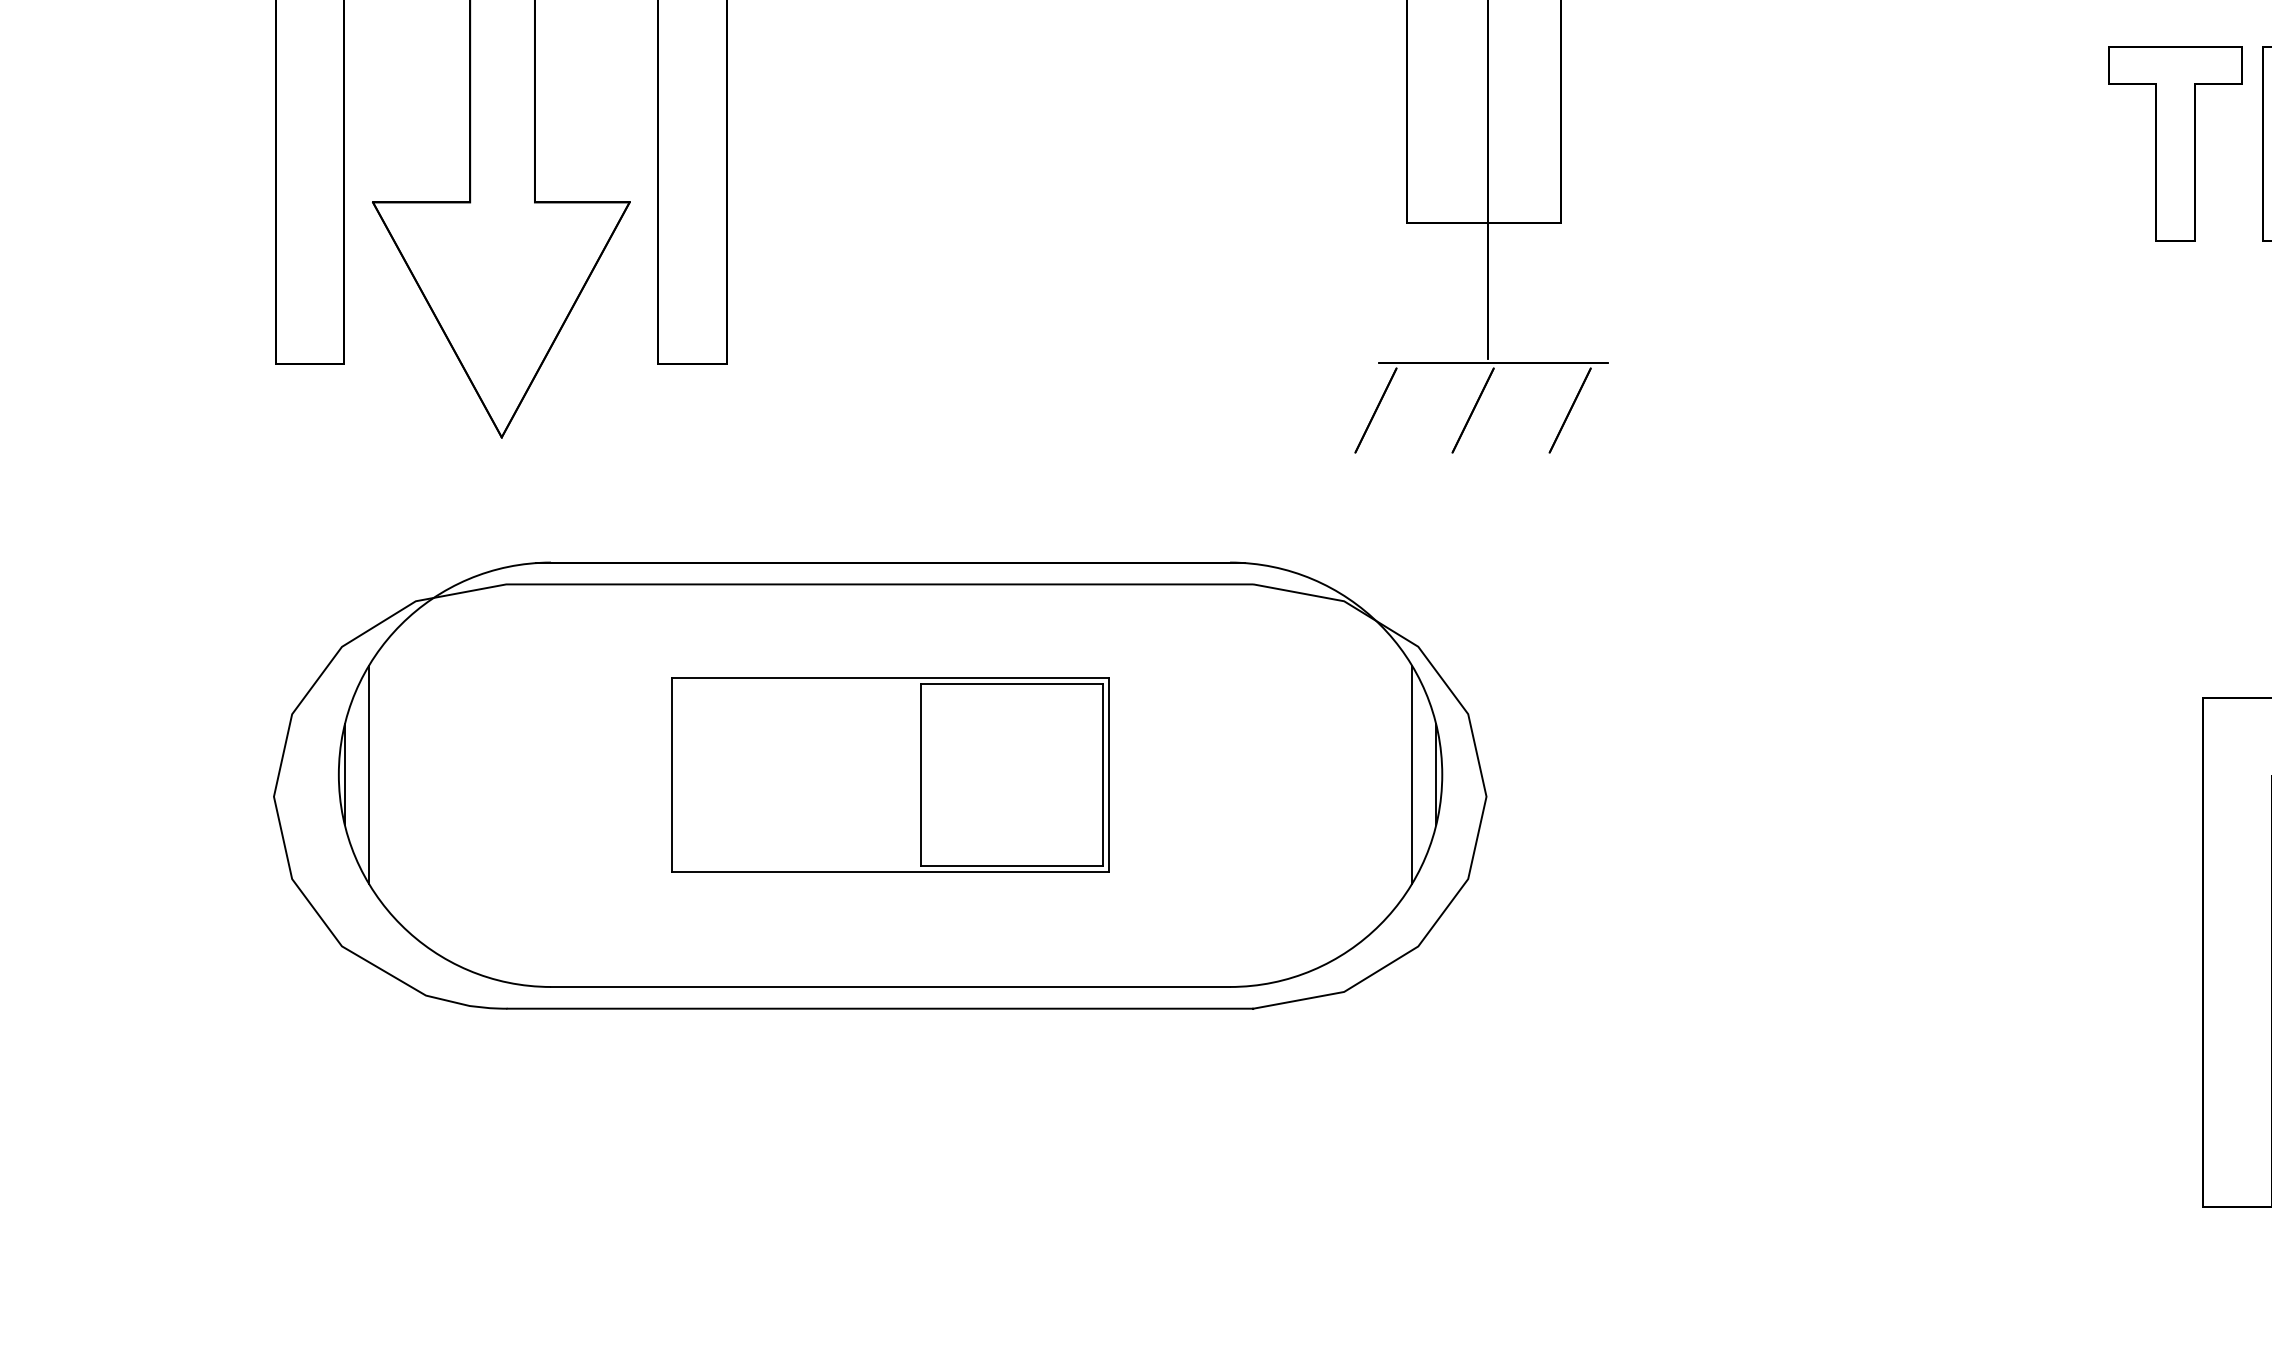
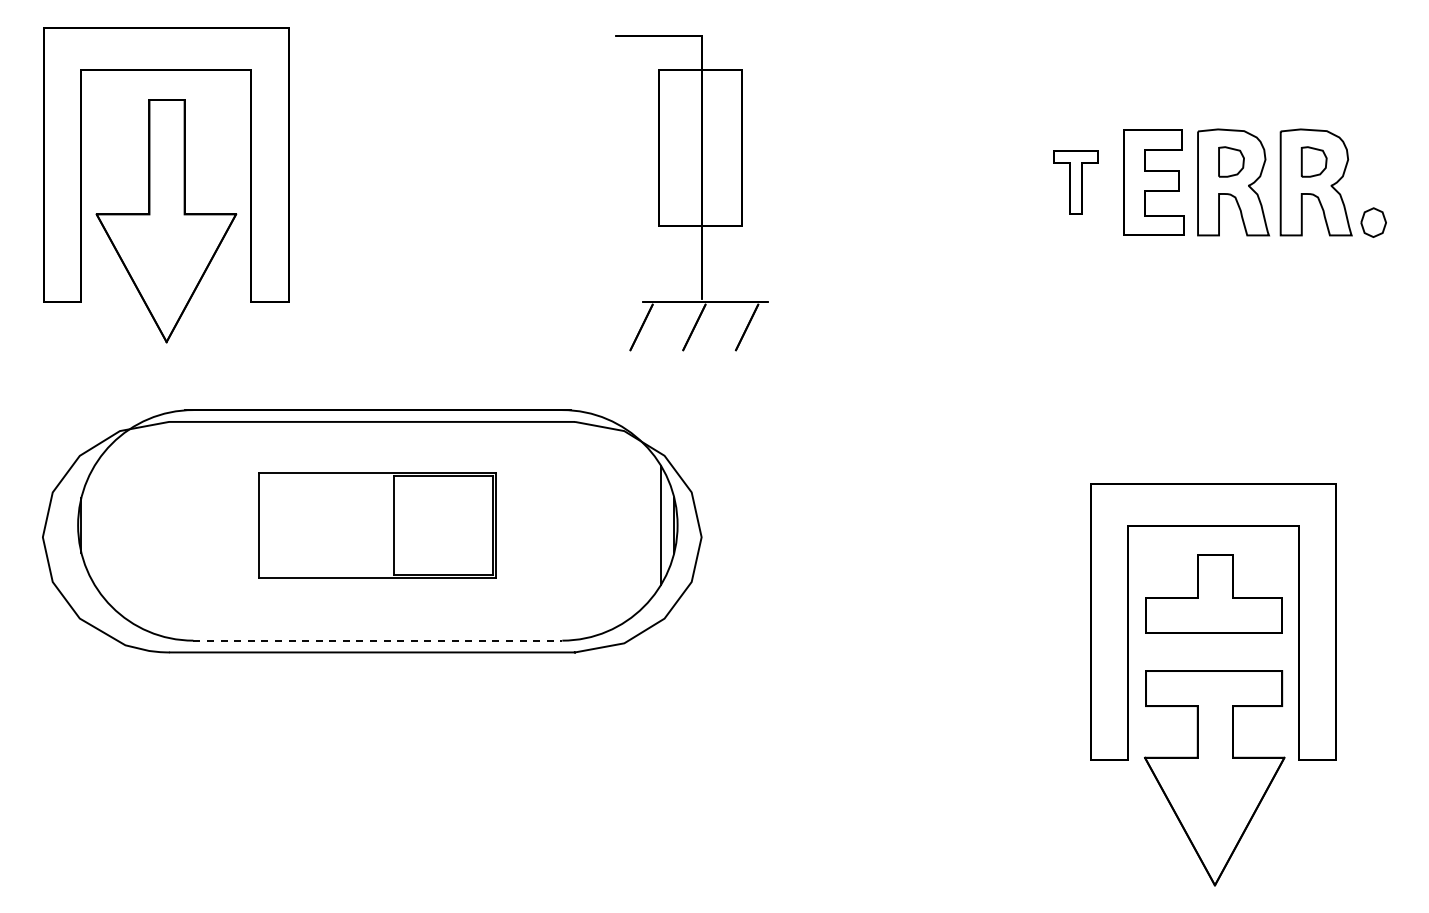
part: (2174, 143) -> (1075, 182), size x0.6
line: (369, 775) -> (94, 525), removed
line: (891, 986) -> (378, 640), solid -> dashed

